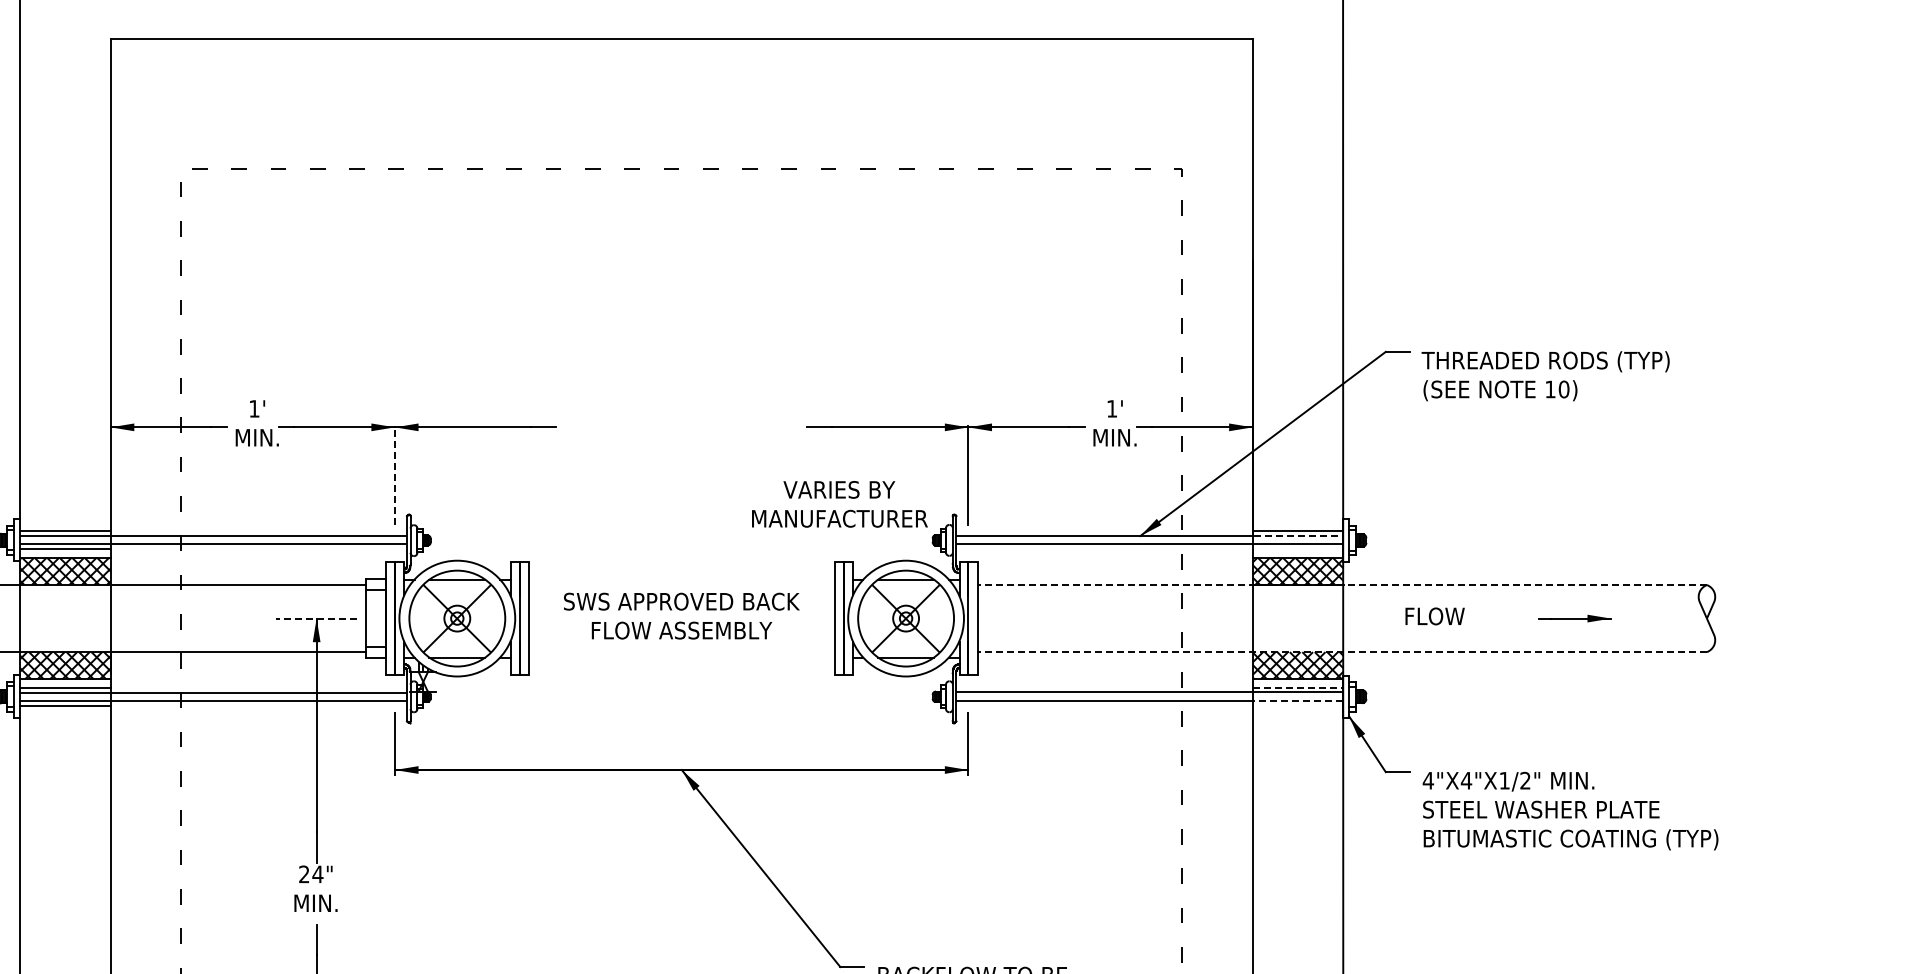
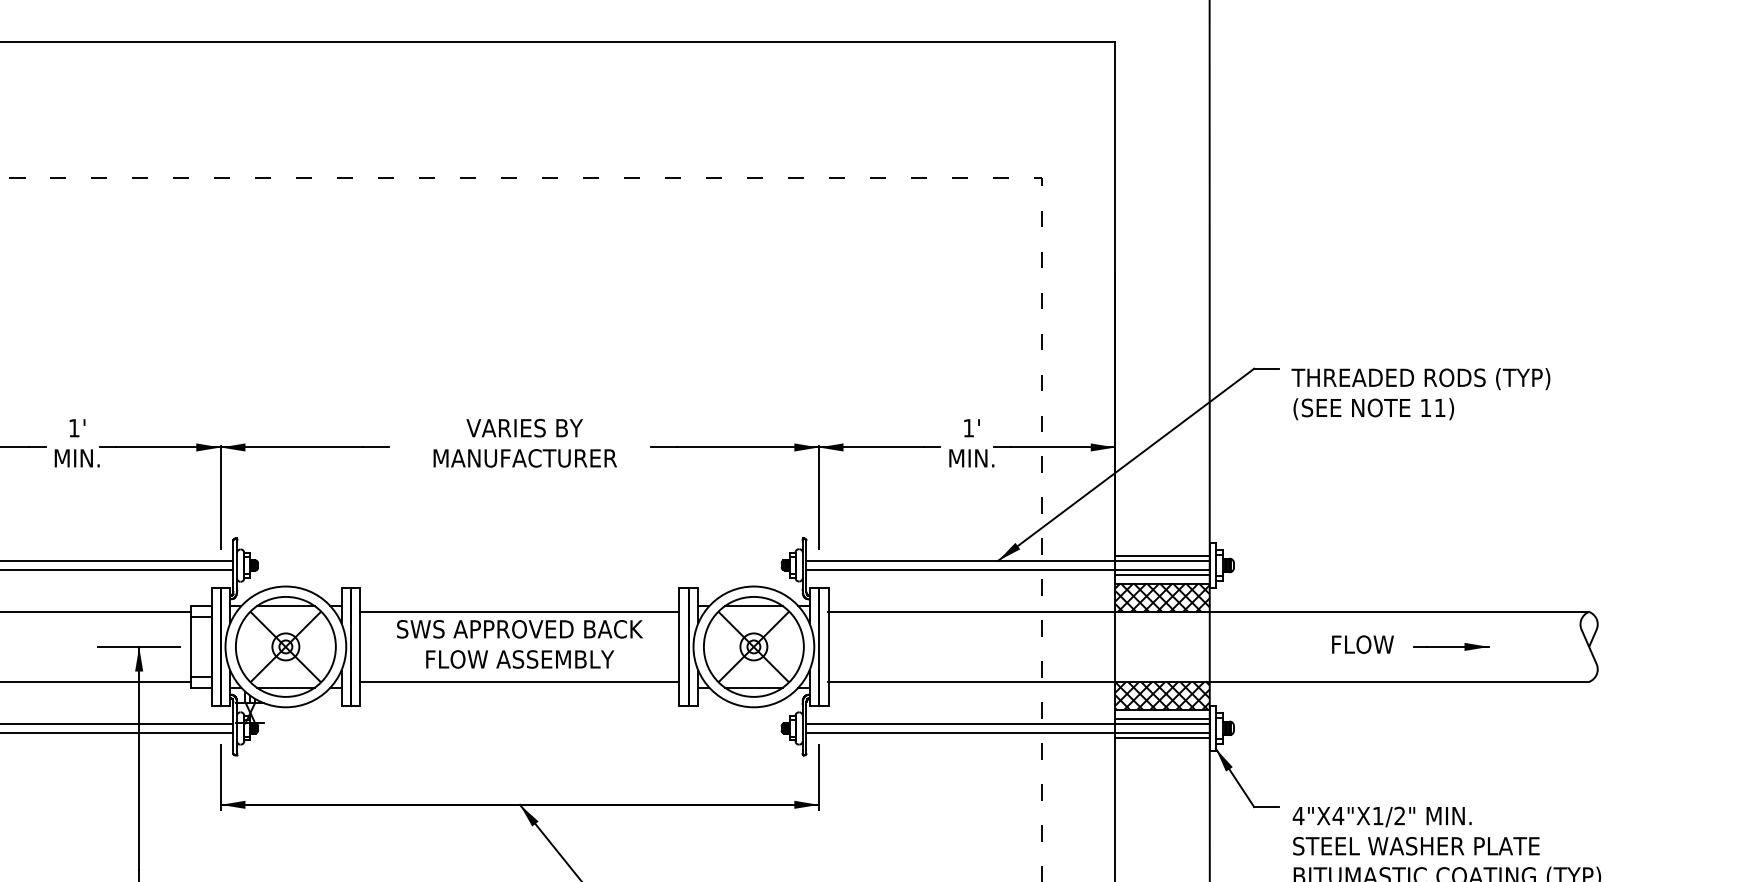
text: (1563, 389) -> (1439, 407), 10) -> 11)
line: (394, 475) -> (220, 497), dashed -> solid
text: (839, 504) -> (524, 443), moved
line: (1298, 536) -> (1163, 561), dashed -> solid
line: (1297, 549) -> (1162, 574), added
line: (681, 585) -> (519, 612), added
line: (1342, 585) -> (1209, 612), dashed -> solid
text: (1434, 616) -> (1362, 644), moved
line: (316, 618) -> (139, 646), dashed -> solid
line: (681, 652) -> (519, 682), added
line: (1342, 652) -> (1209, 682), dashed -> solid
line: (1298, 687) -> (1163, 718), dashed -> solid
line: (1298, 700) -> (1163, 732), dashed -> solid
line: (1297, 705) -> (1162, 737), added

